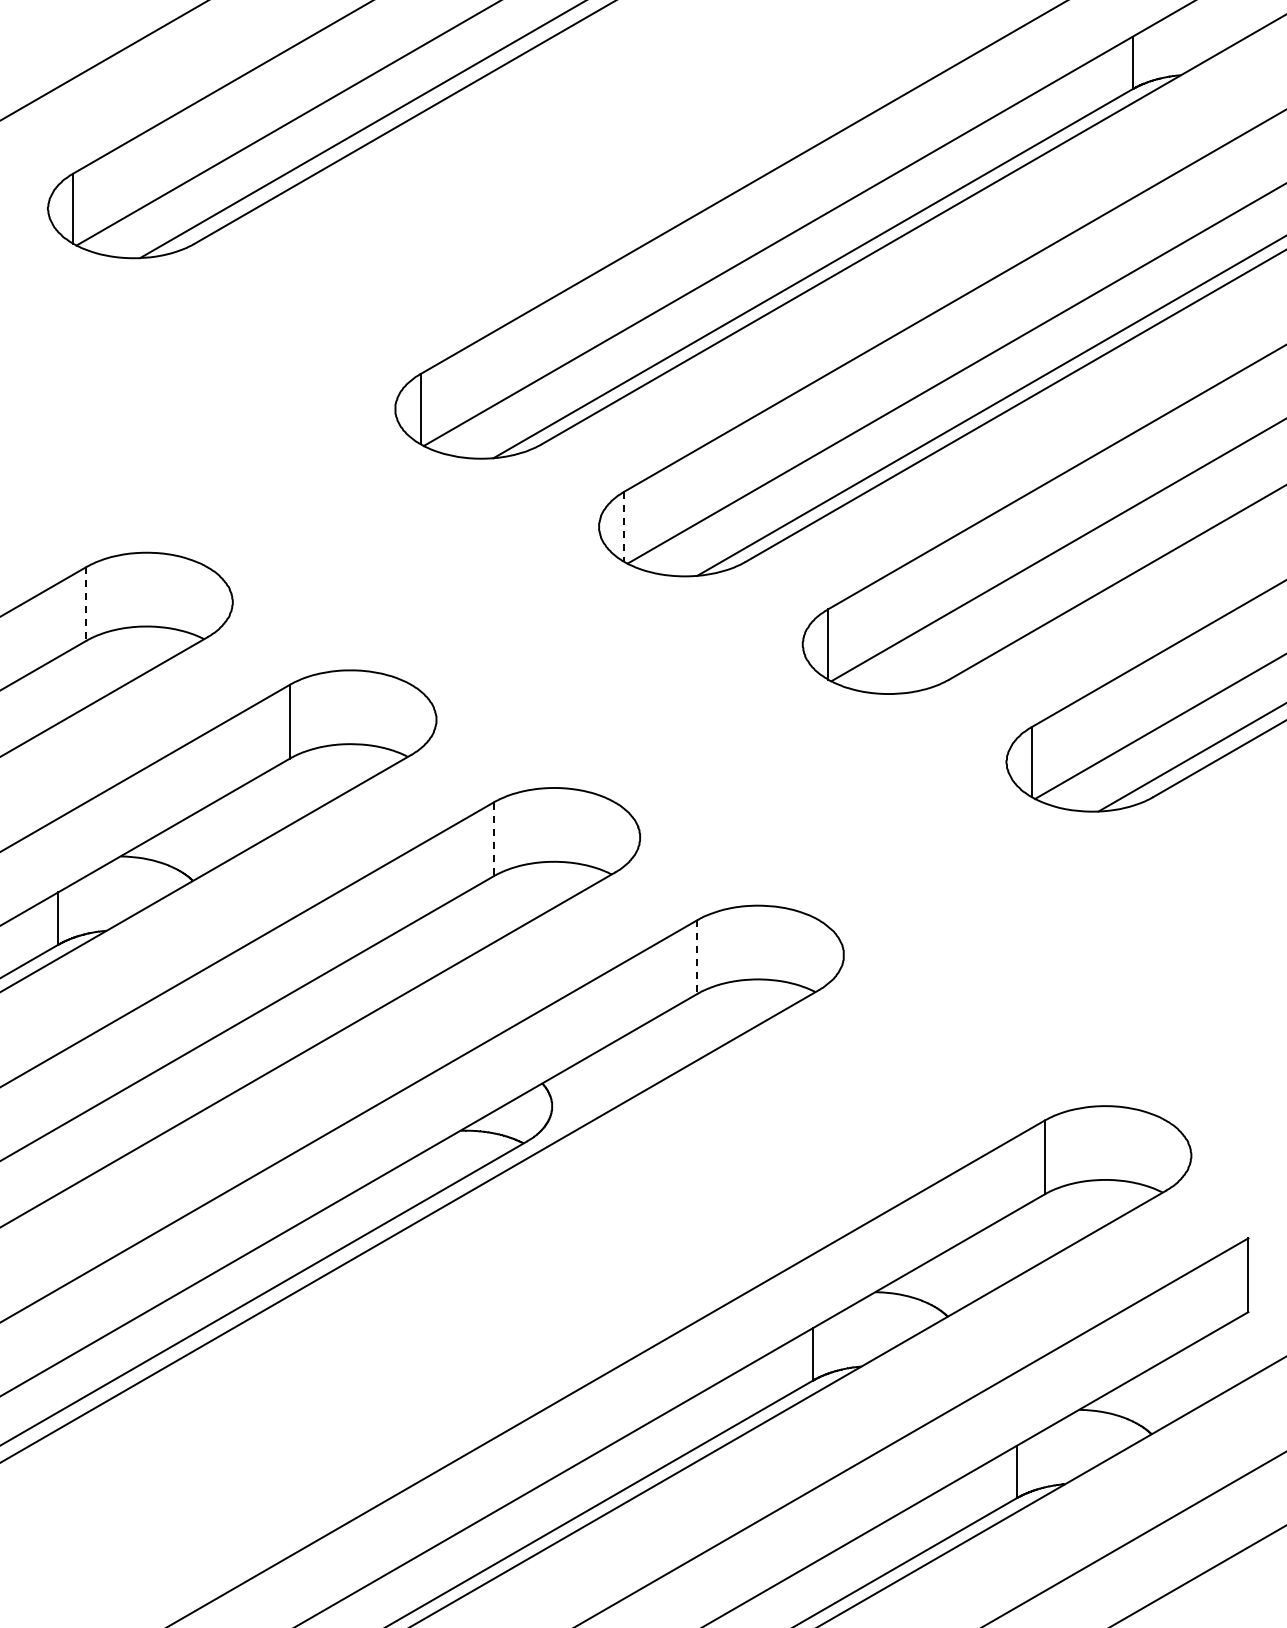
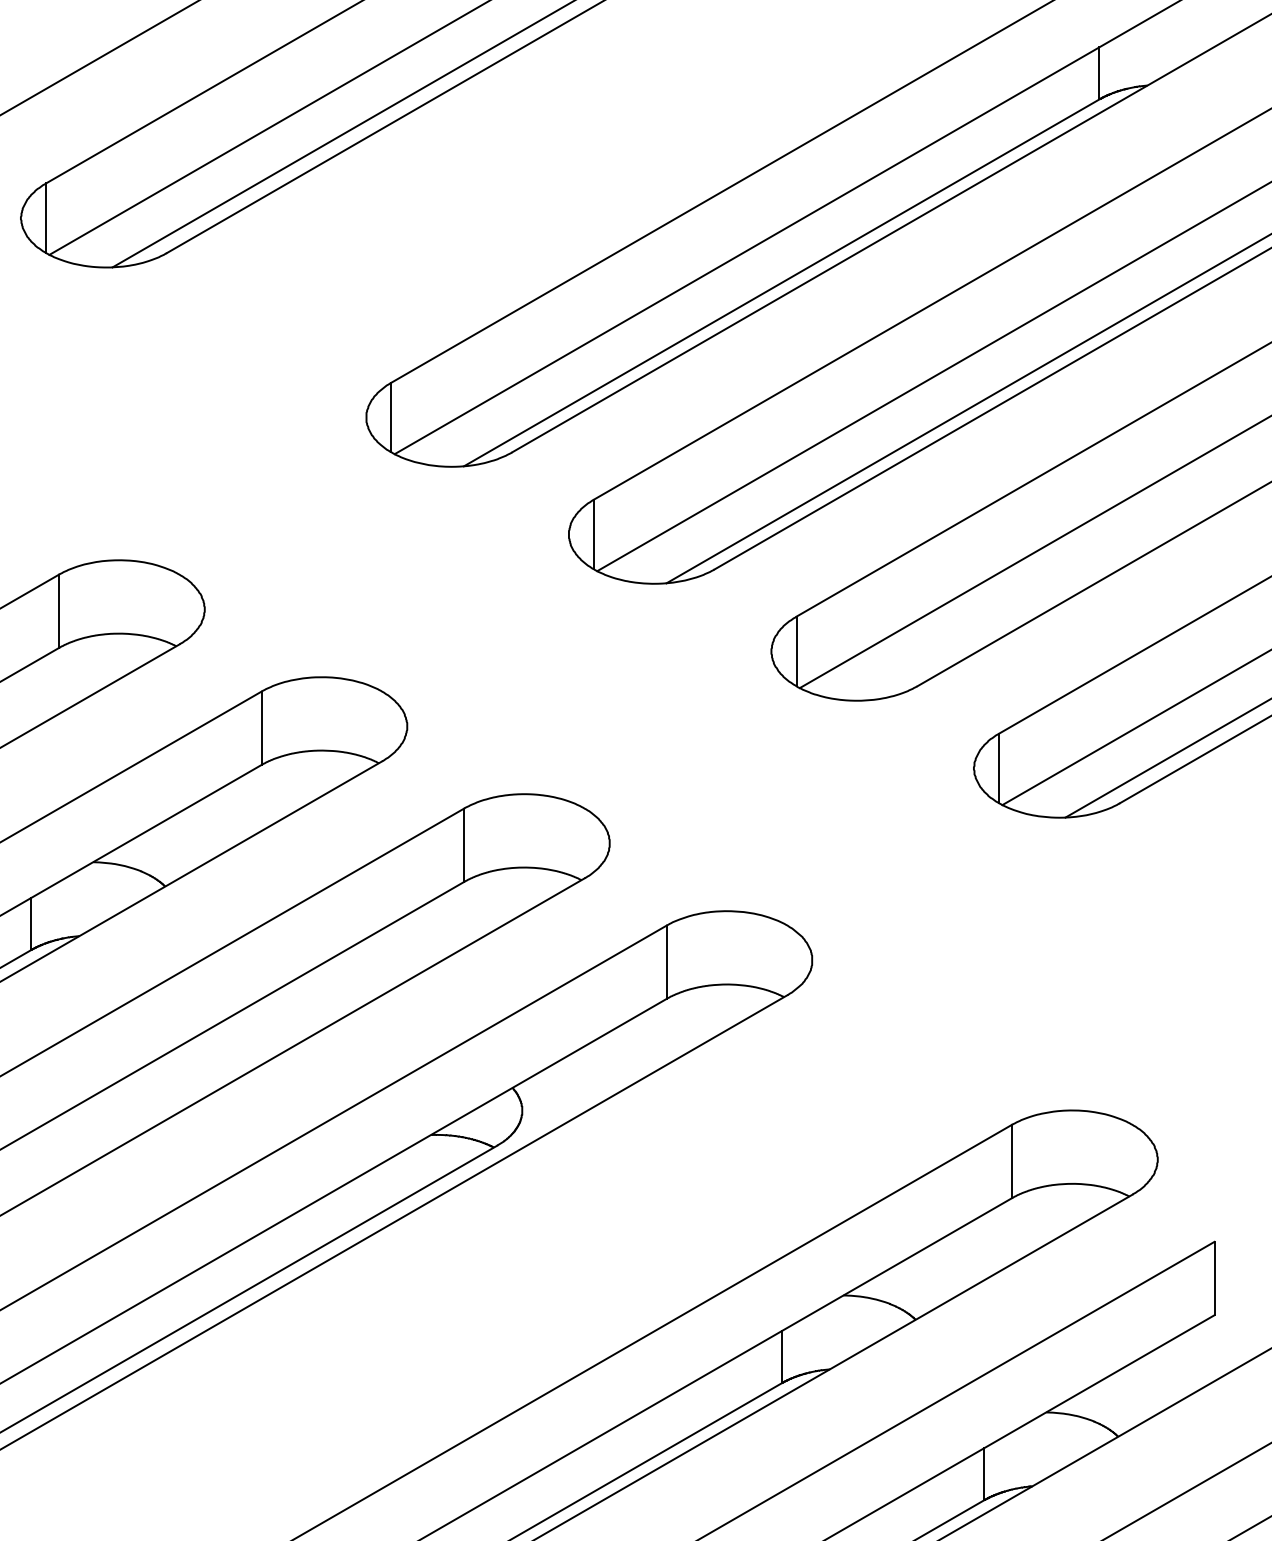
line: (624, 527) -> (594, 535), dashed -> solid
line: (86, 604) -> (59, 611), dashed -> solid
line: (493, 839) -> (463, 845), dashed -> solid
line: (697, 957) -> (666, 962), dashed -> solid

